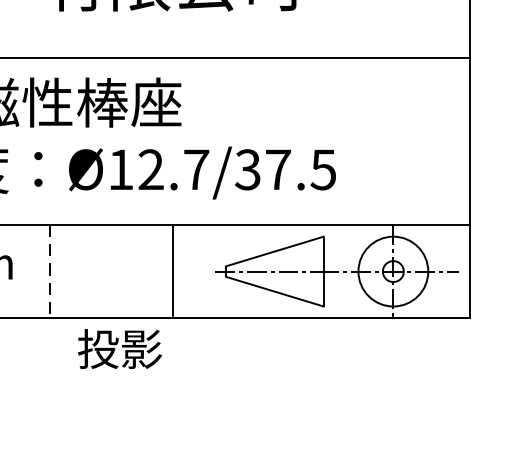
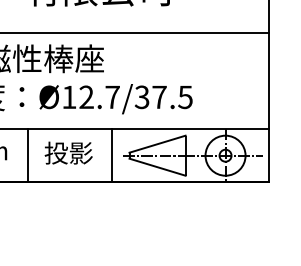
line: (49, 271) -> (28, 155), dashed -> solid
line: (173, 271) -> (112, 155), moved
text: (119, 347) -> (68, 152), moved

